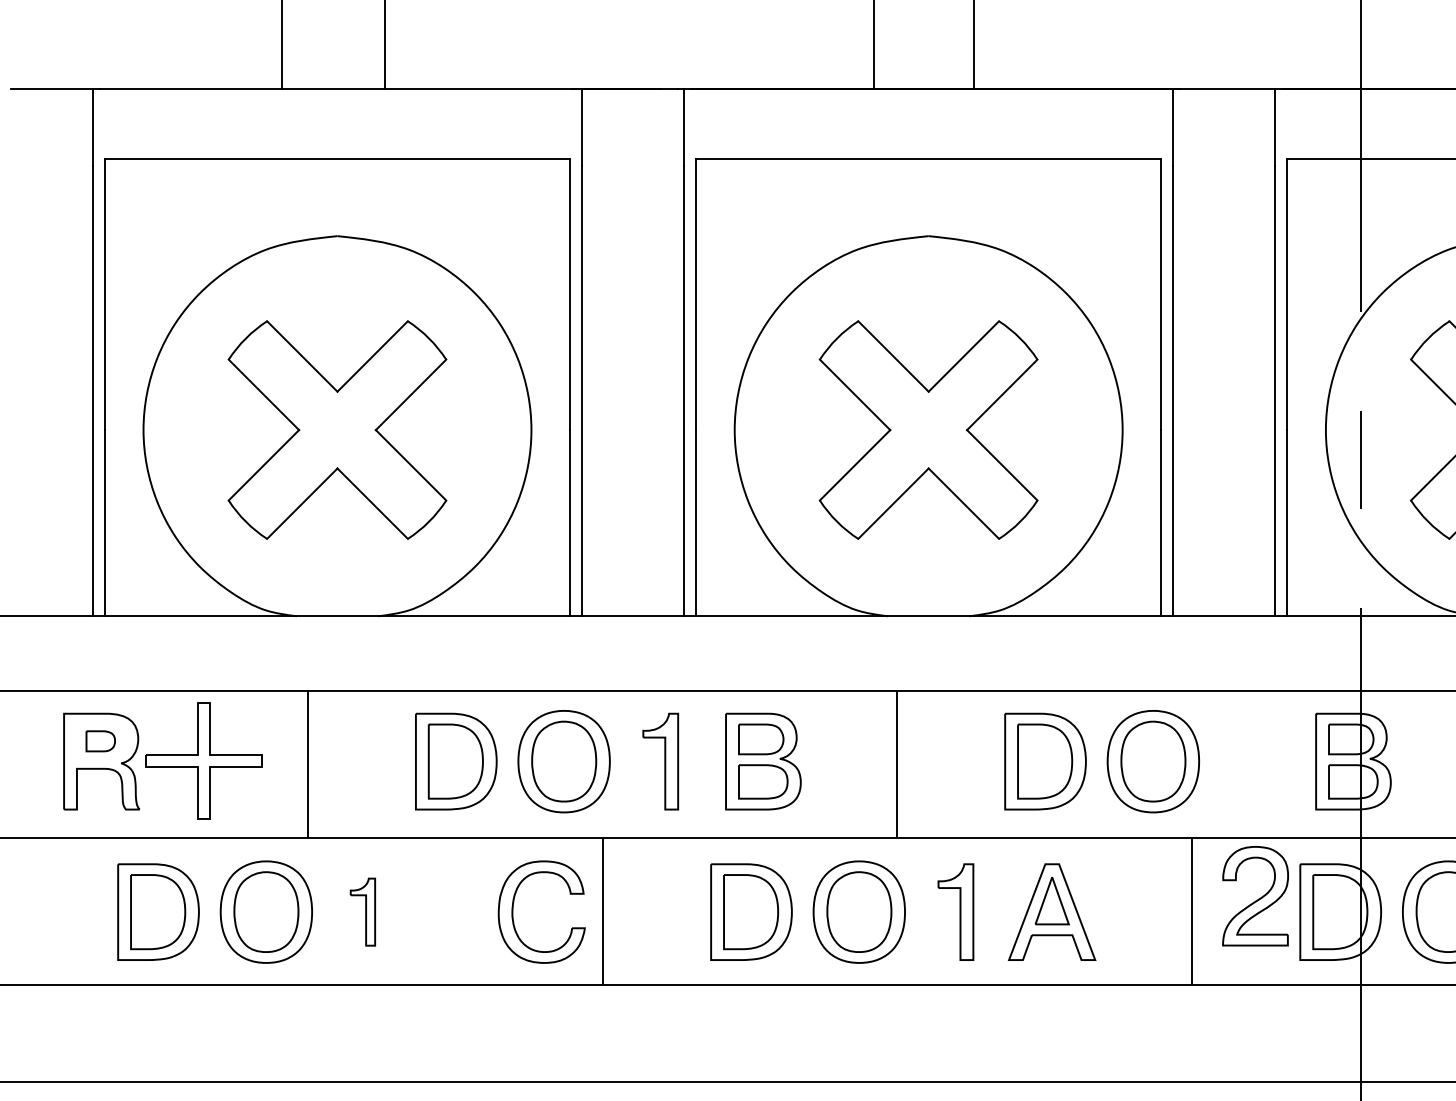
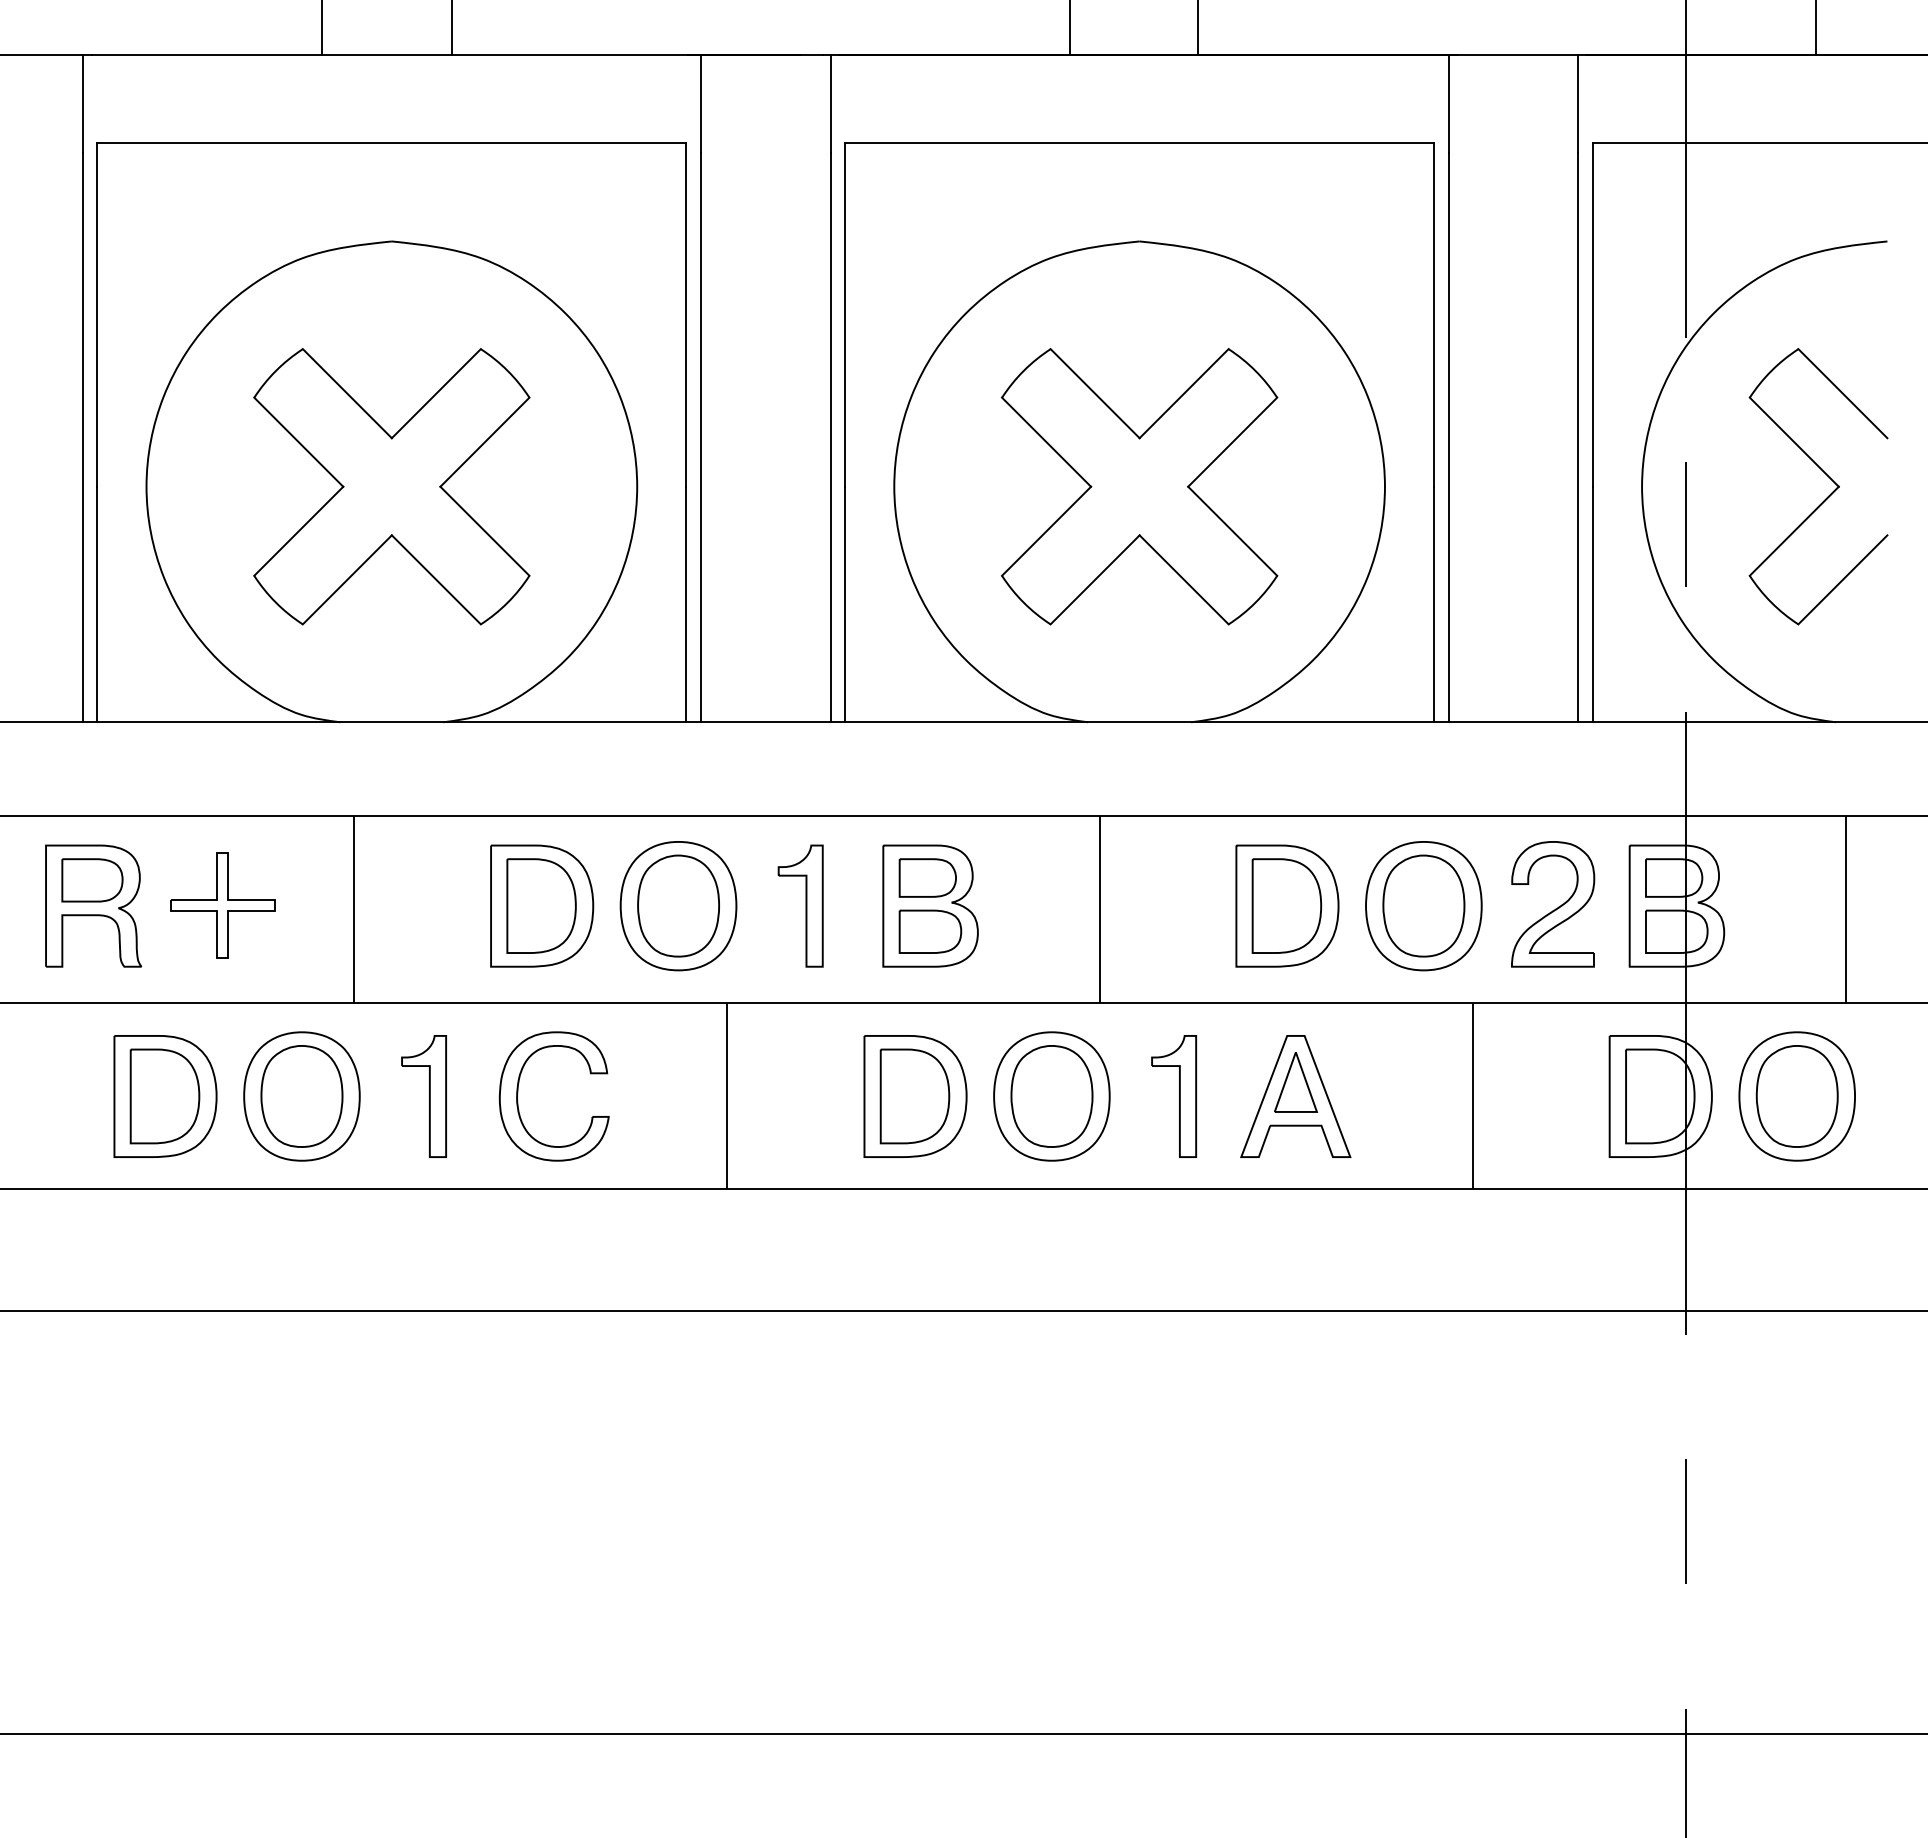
part: (100, 741) -> (92, 880), size x1.67
part: (203, 761) -> (222, 905), size x0.71
part: (1255, 896) -> (1553, 904), moved
part: (513, 909) -> (518, 1093), moved
part: (362, 912) -> (423, 1096), size x1.43

